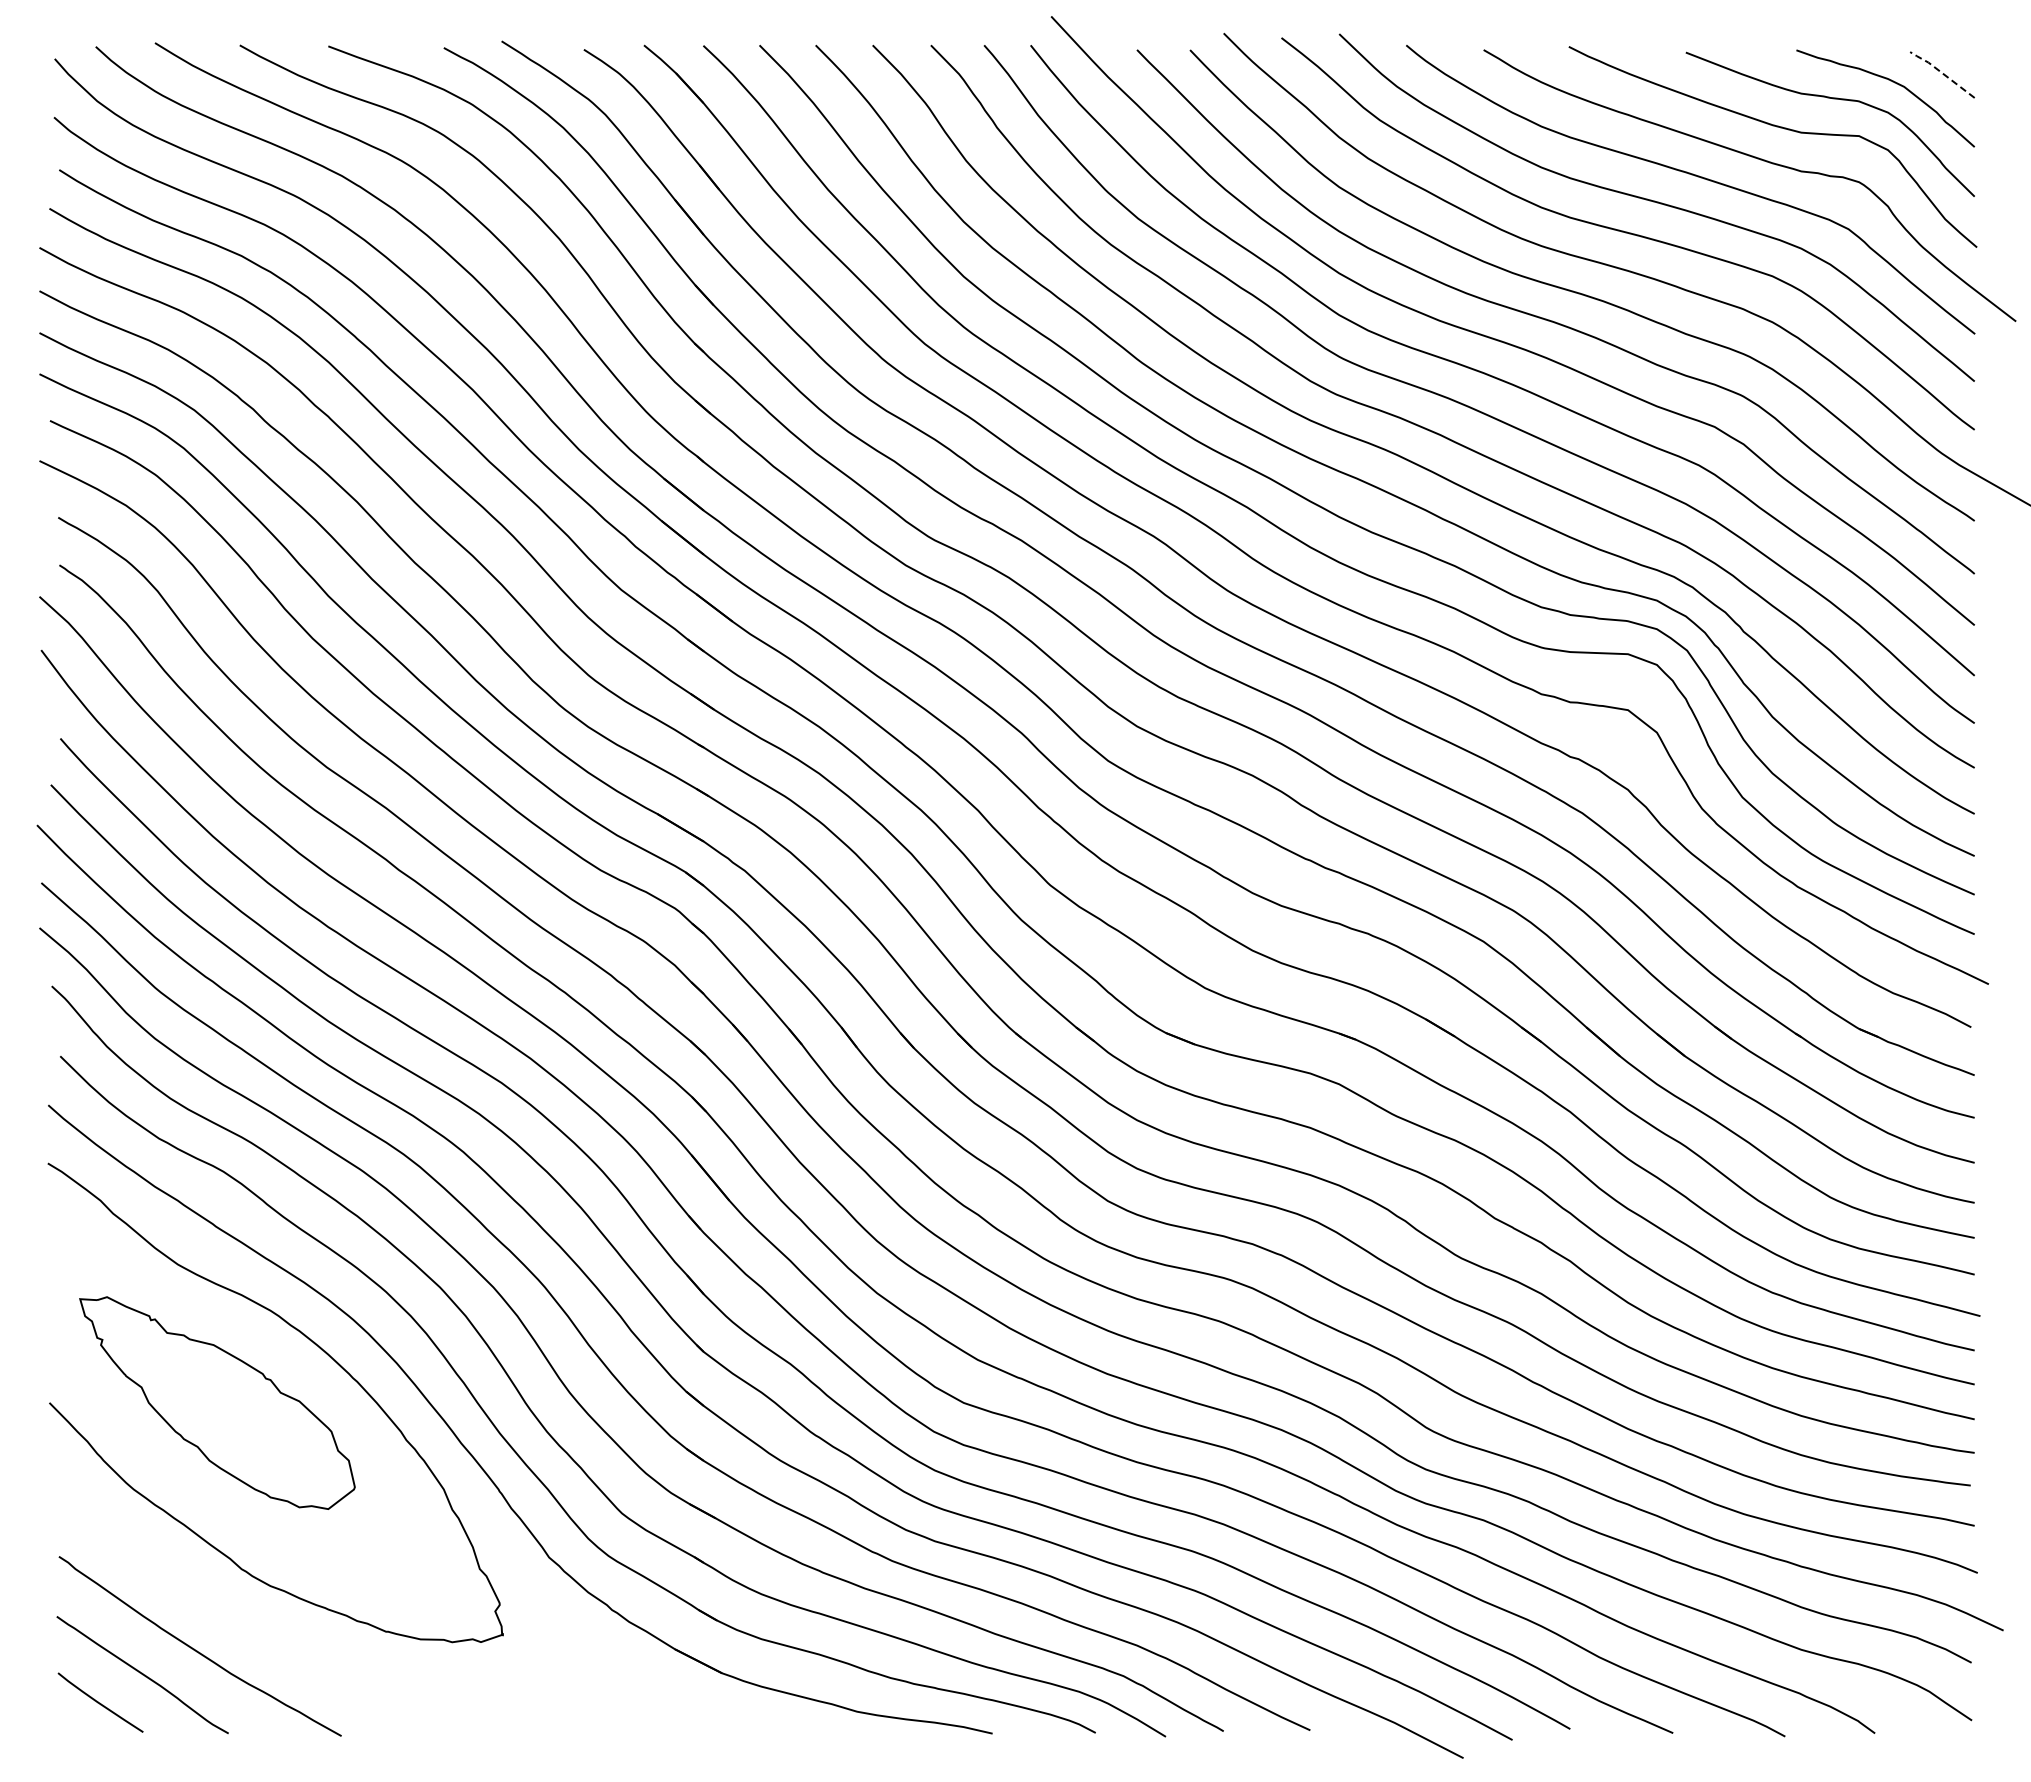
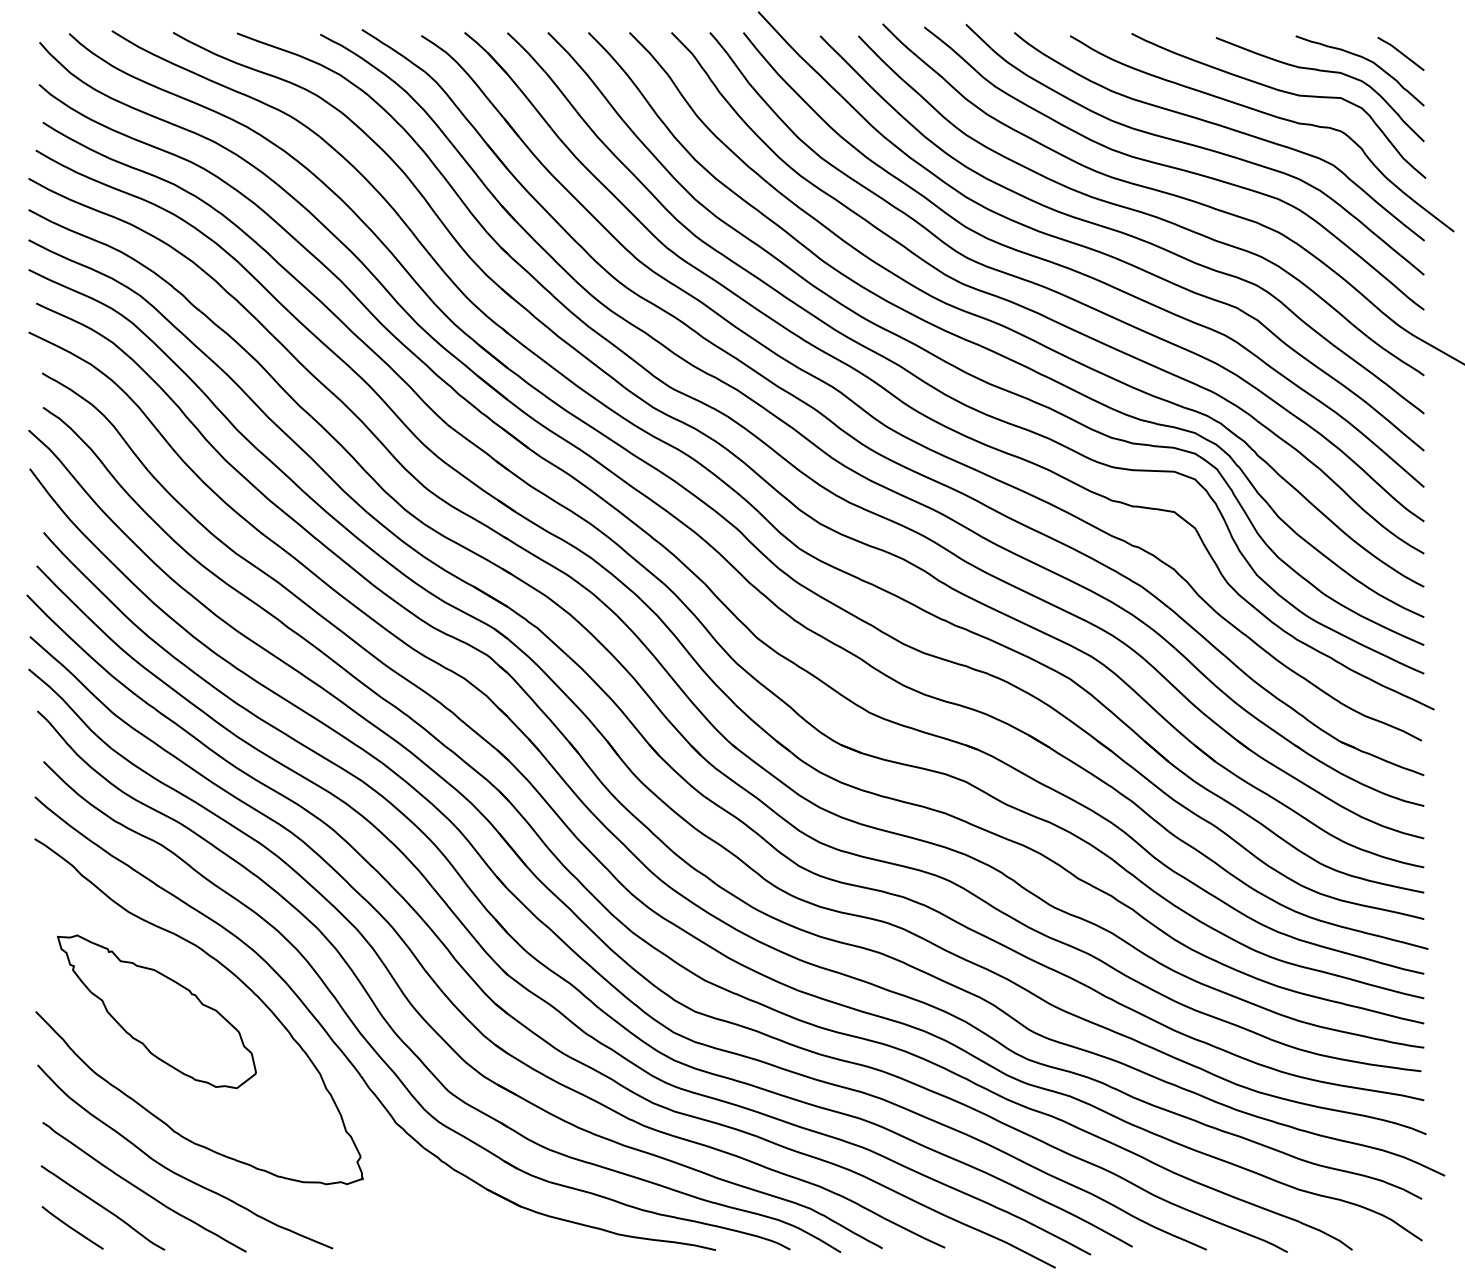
line: (1941, 72) -> (1400, 52), dashed -> solid
curve: (244, 1626) -> (176, 1172), added

